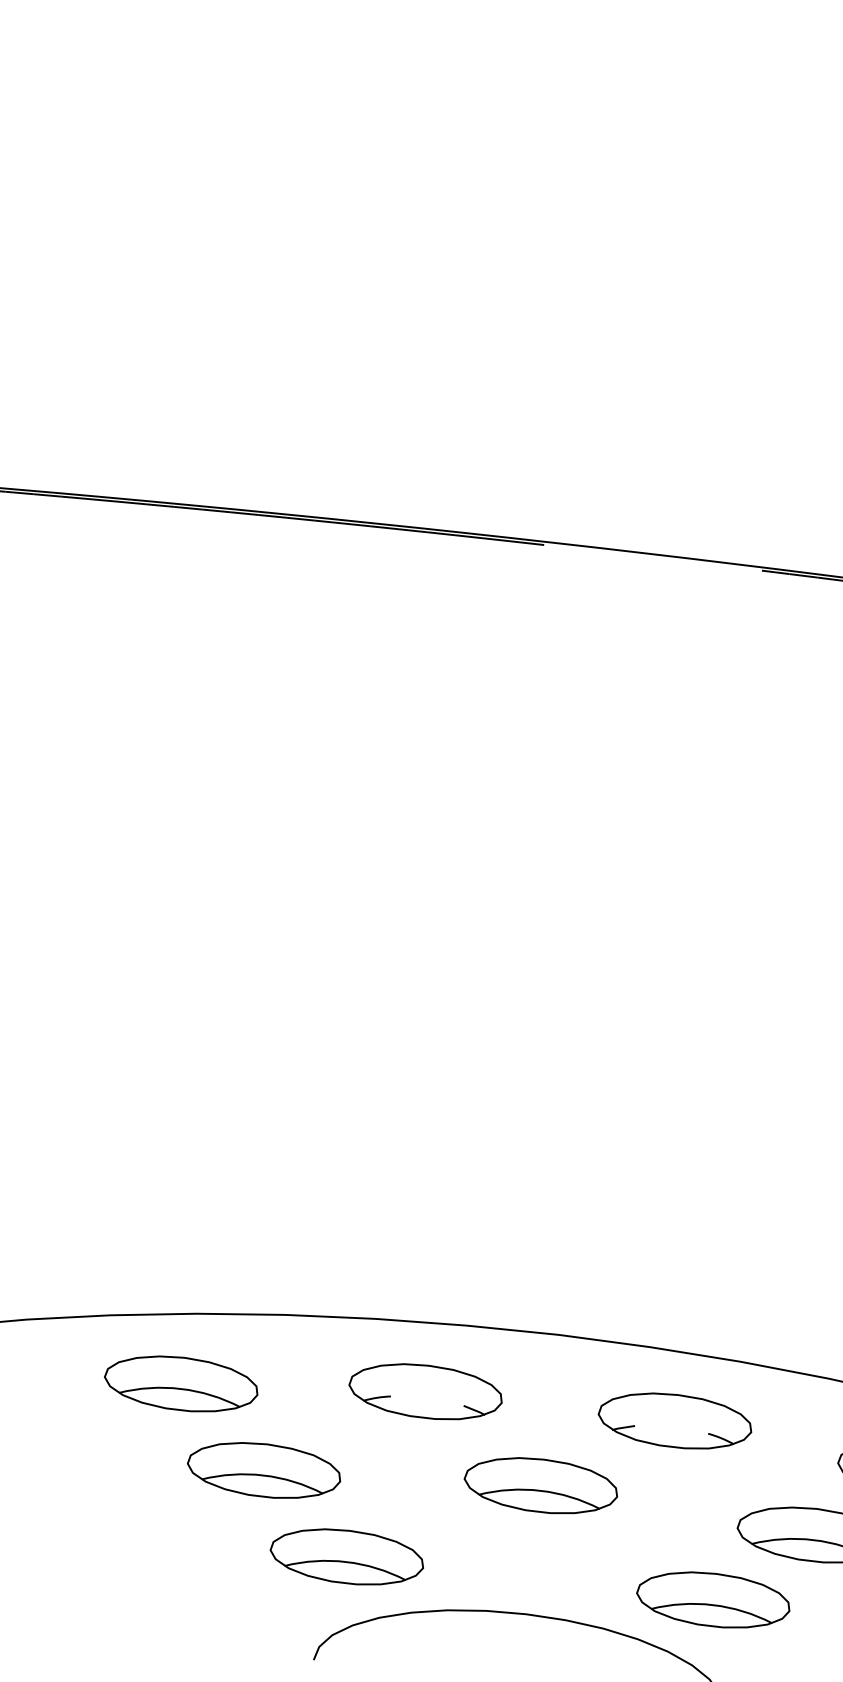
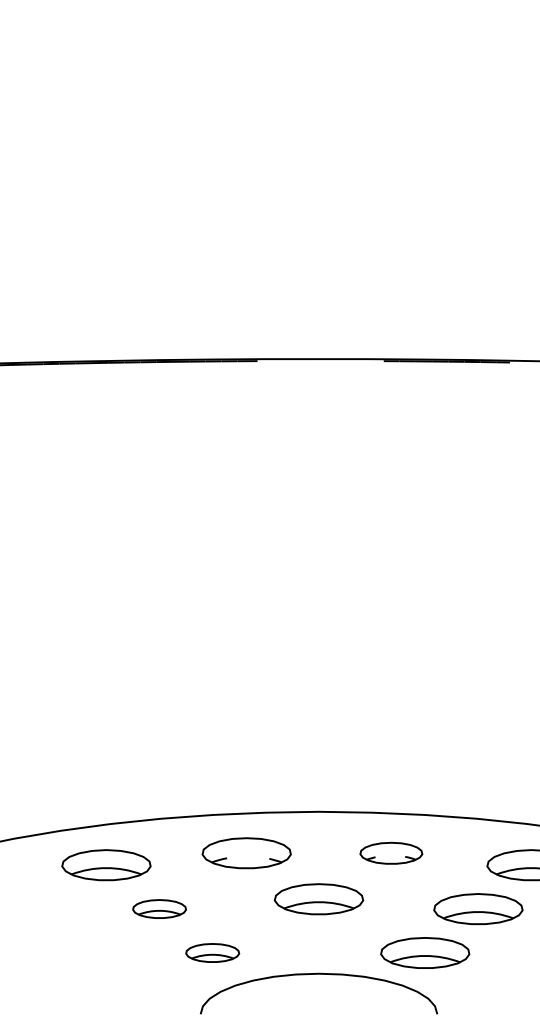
part: (675, 1421) -> (391, 853), size x0.7
part: (264, 1469) -> (159, 908), size x0.6
part: (346, 1555) -> (212, 952), size x0.6

